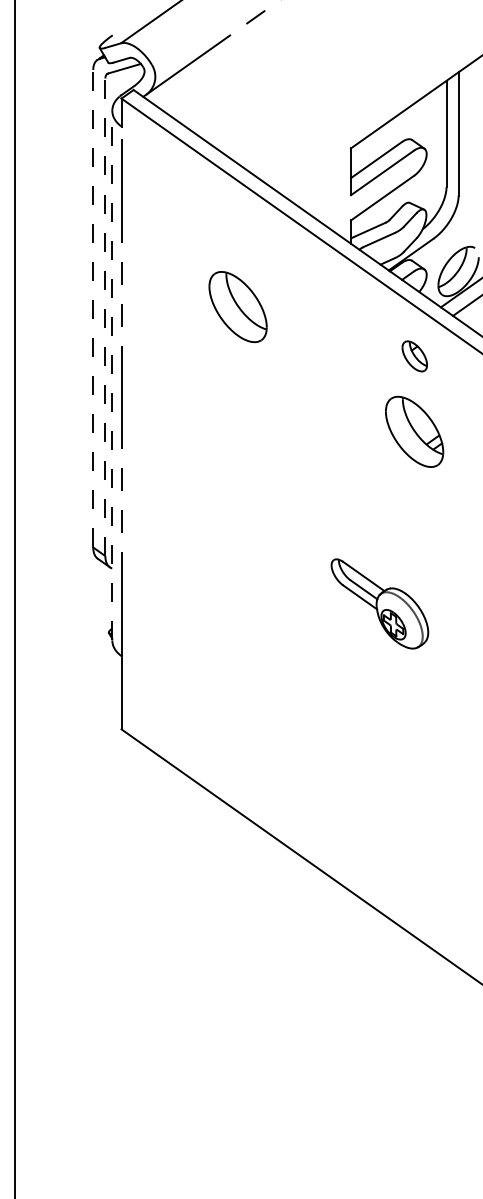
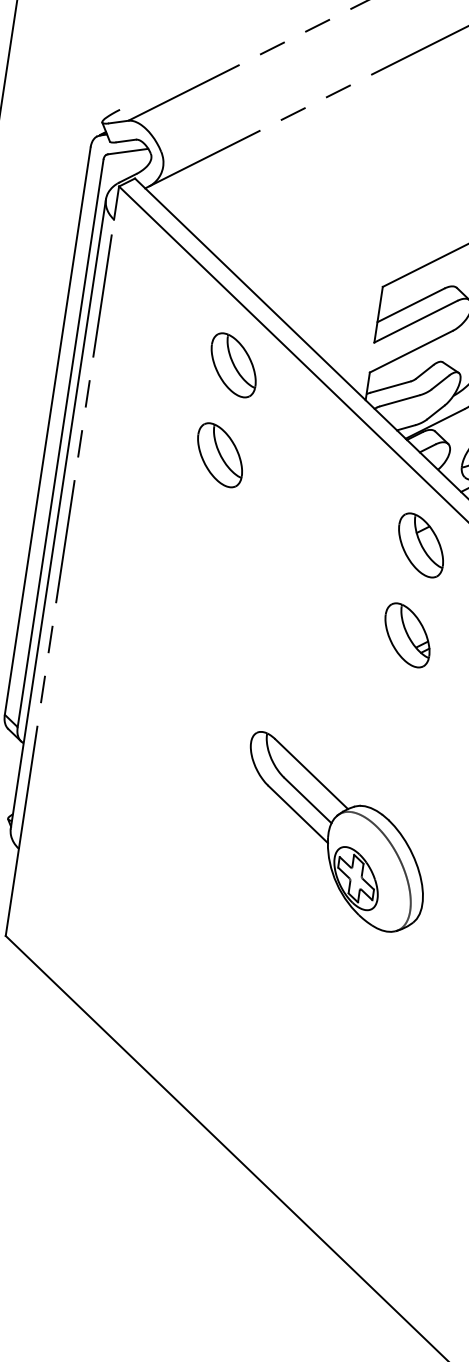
part: (237, 231) -> (233, 365), added
part: (237, 307) -> (219, 455), size x0.71
line: (93, 308) -> (48, 430), dashed -> solid
line: (105, 317) -> (60, 443), dashed -> solid
part: (414, 356) -> (420, 545), size x1.67
line: (112, 375) -> (58, 513), dashed -> solid
part: (414, 432) -> (407, 635), size x0.71
part: (379, 603) -> (334, 832), size x1.67

